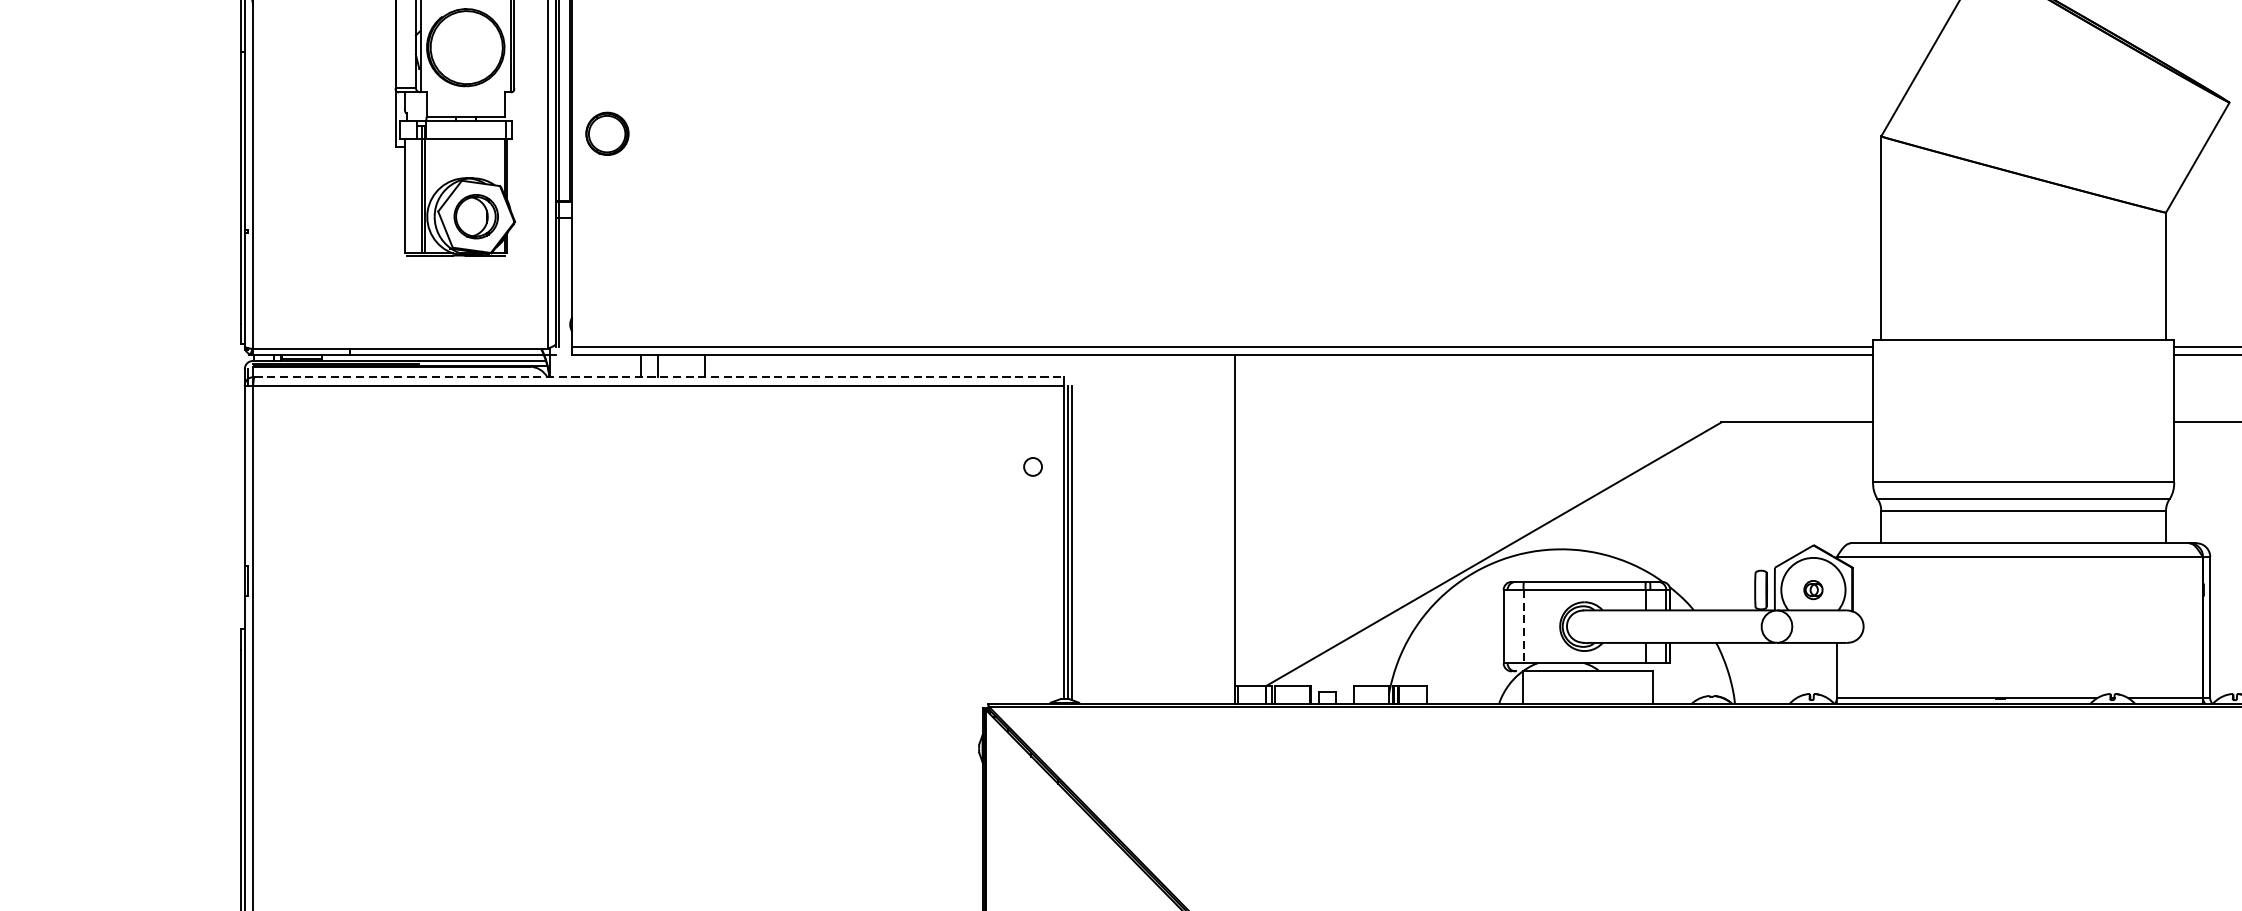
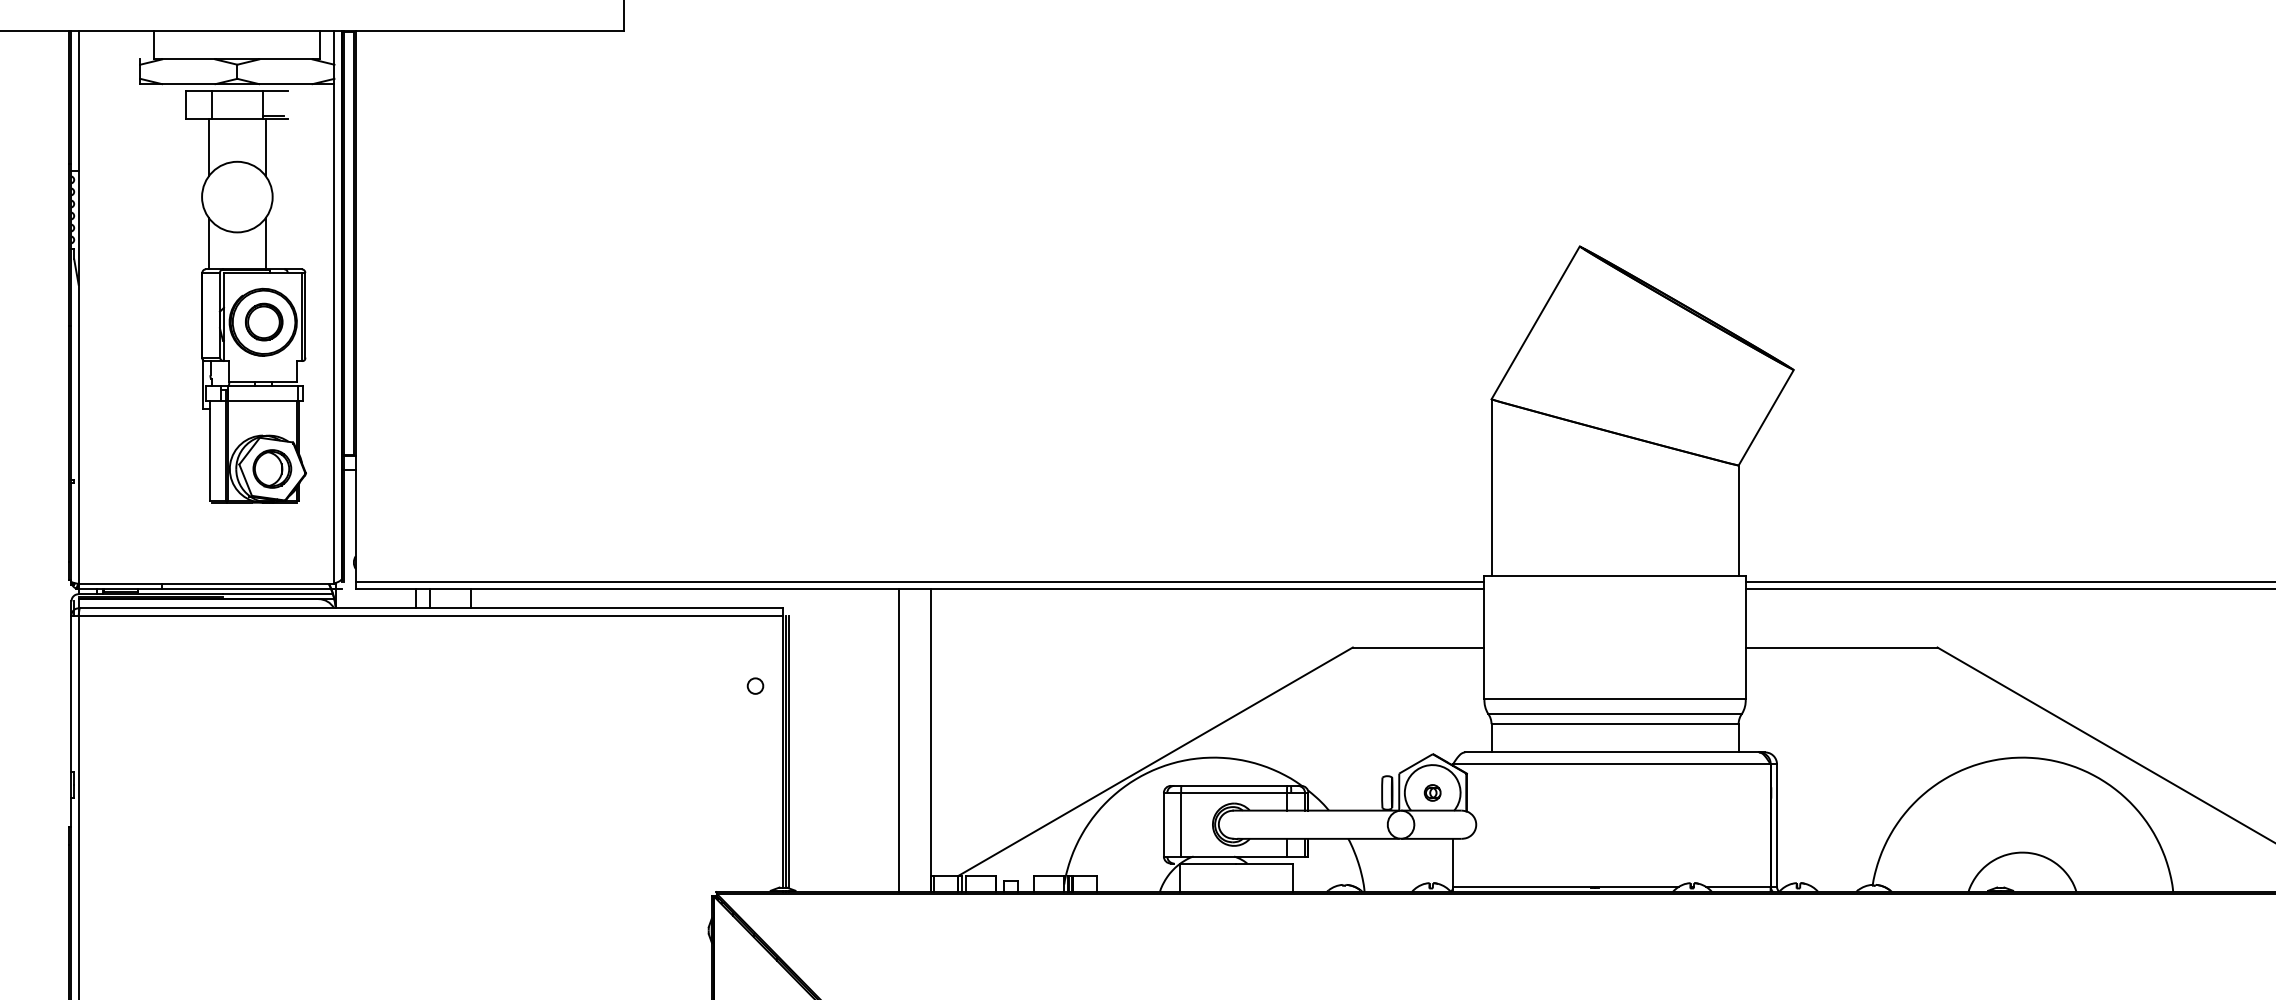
part: (607, 133) -> (264, 321), moved
line: (659, 377) -> (431, 608), dashed -> solid
line: (1198, 529) -> (899, 740), added
line: (1523, 626) -> (1181, 824), dashed -> solid

